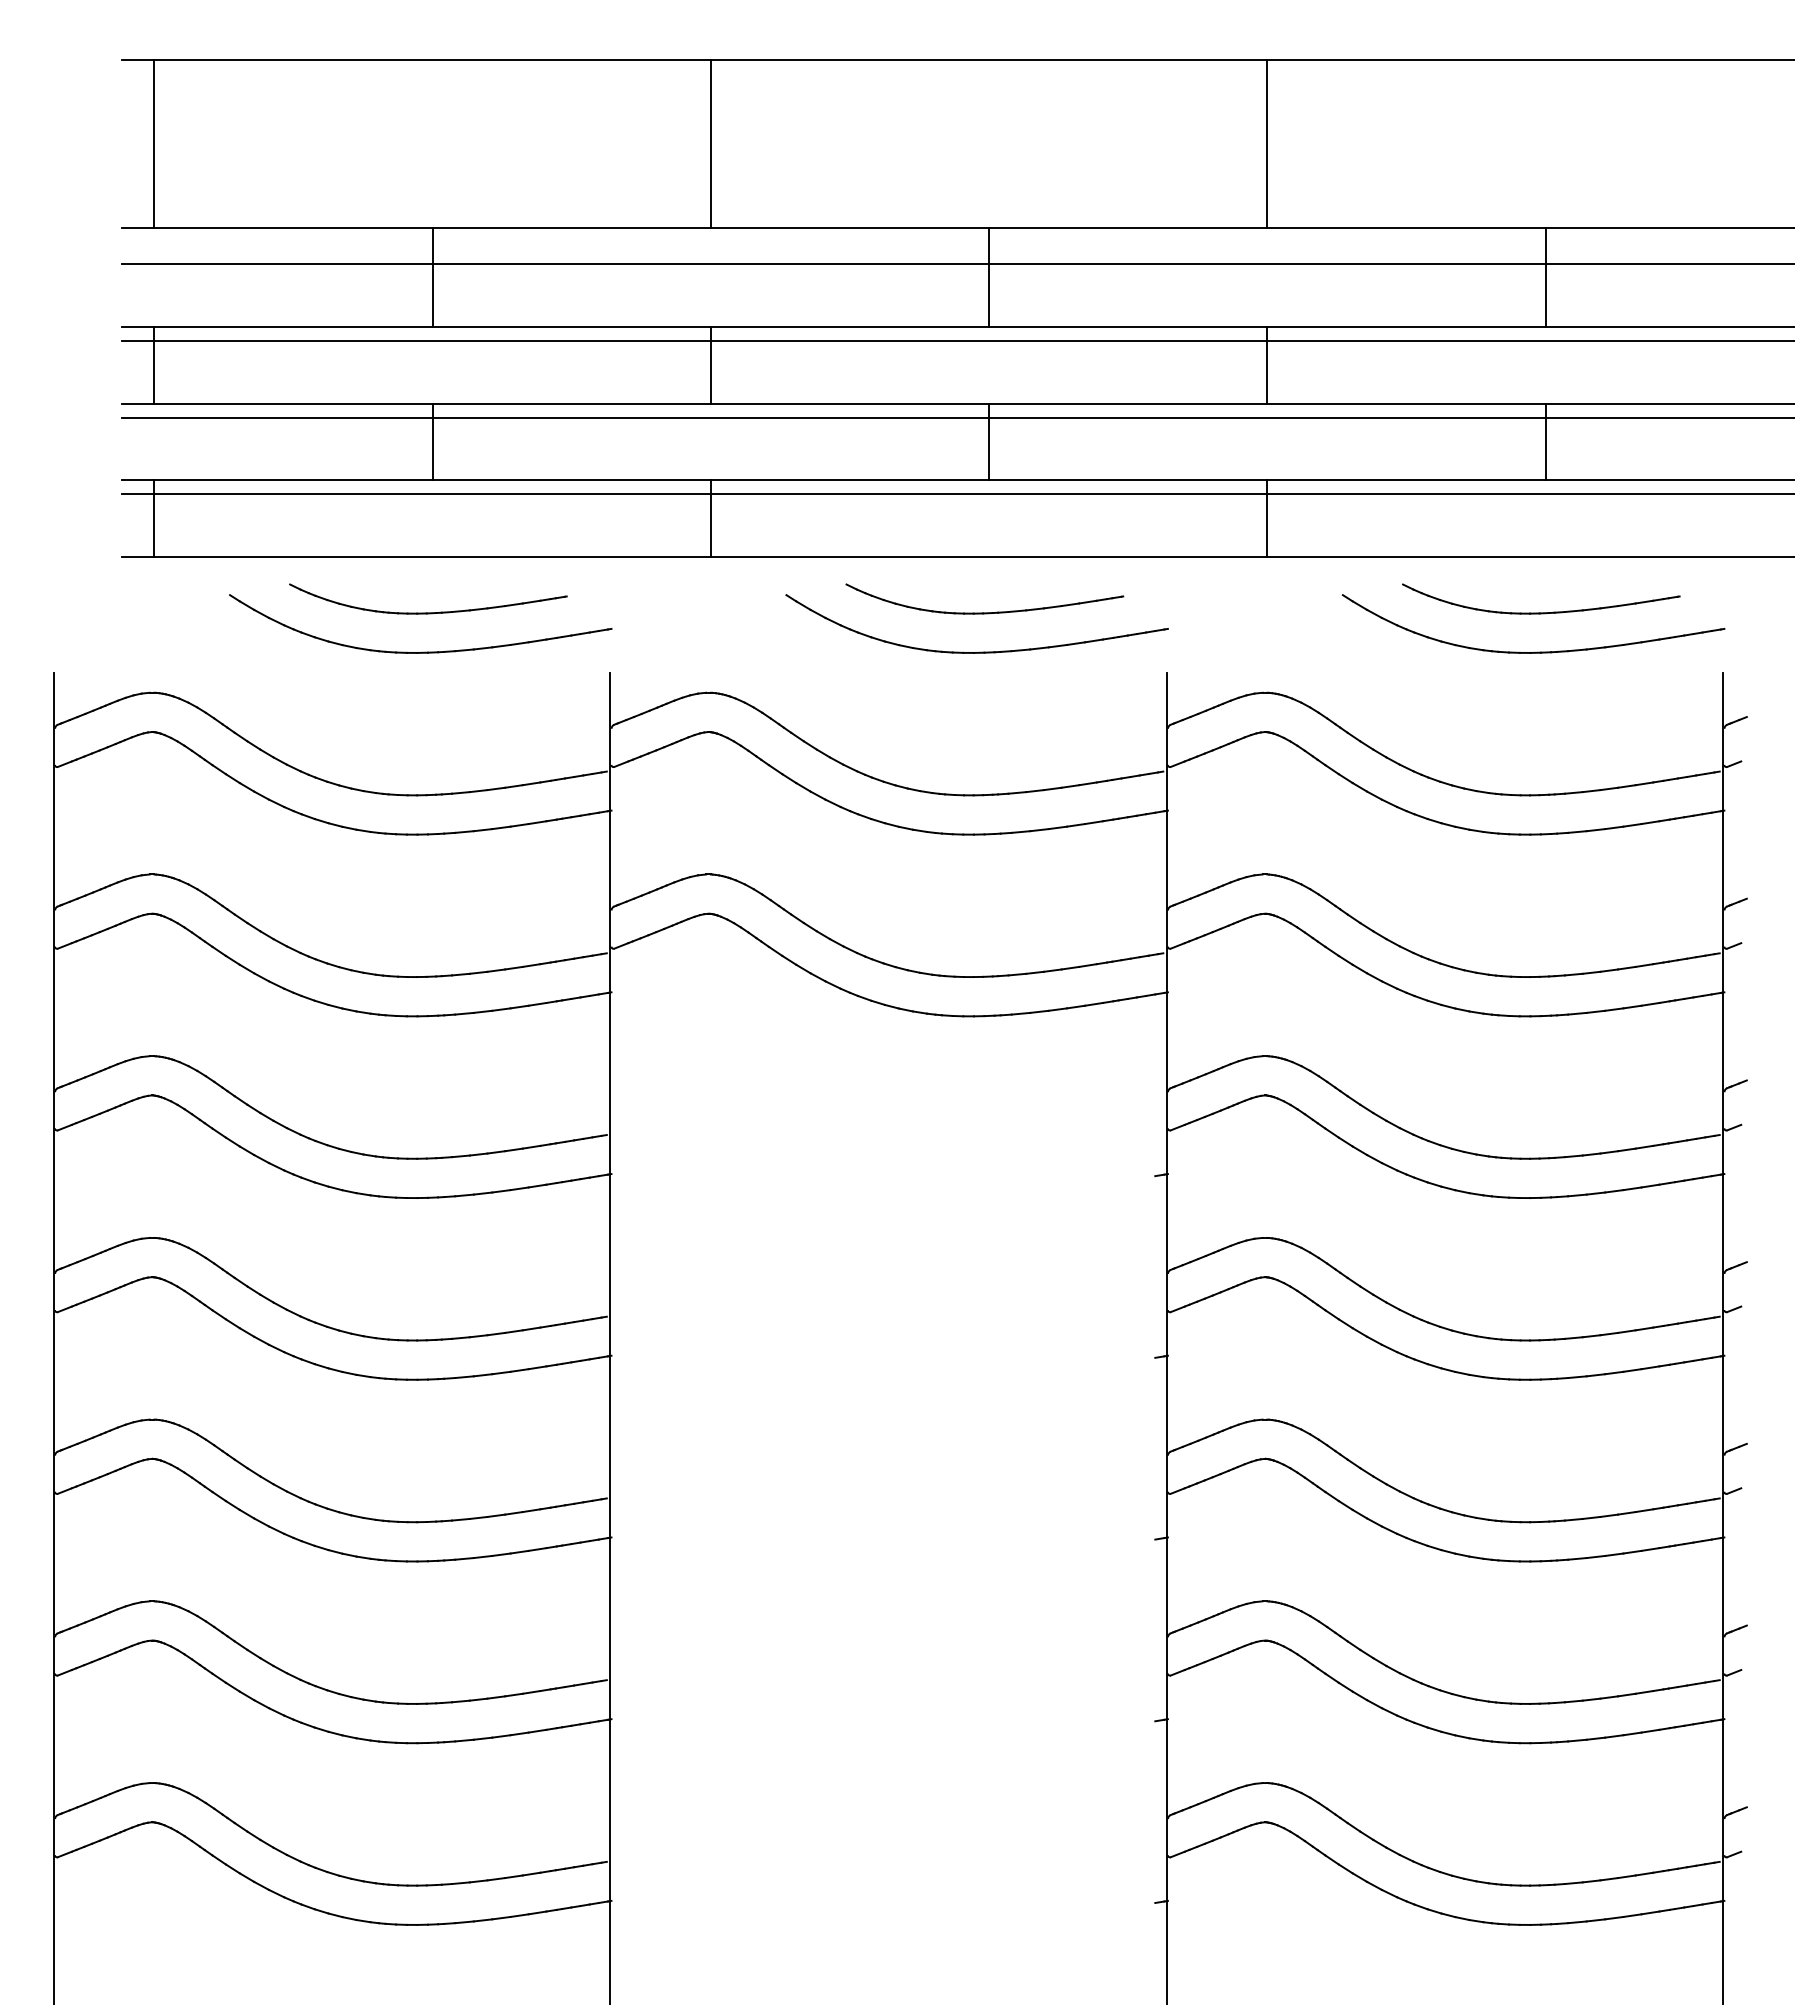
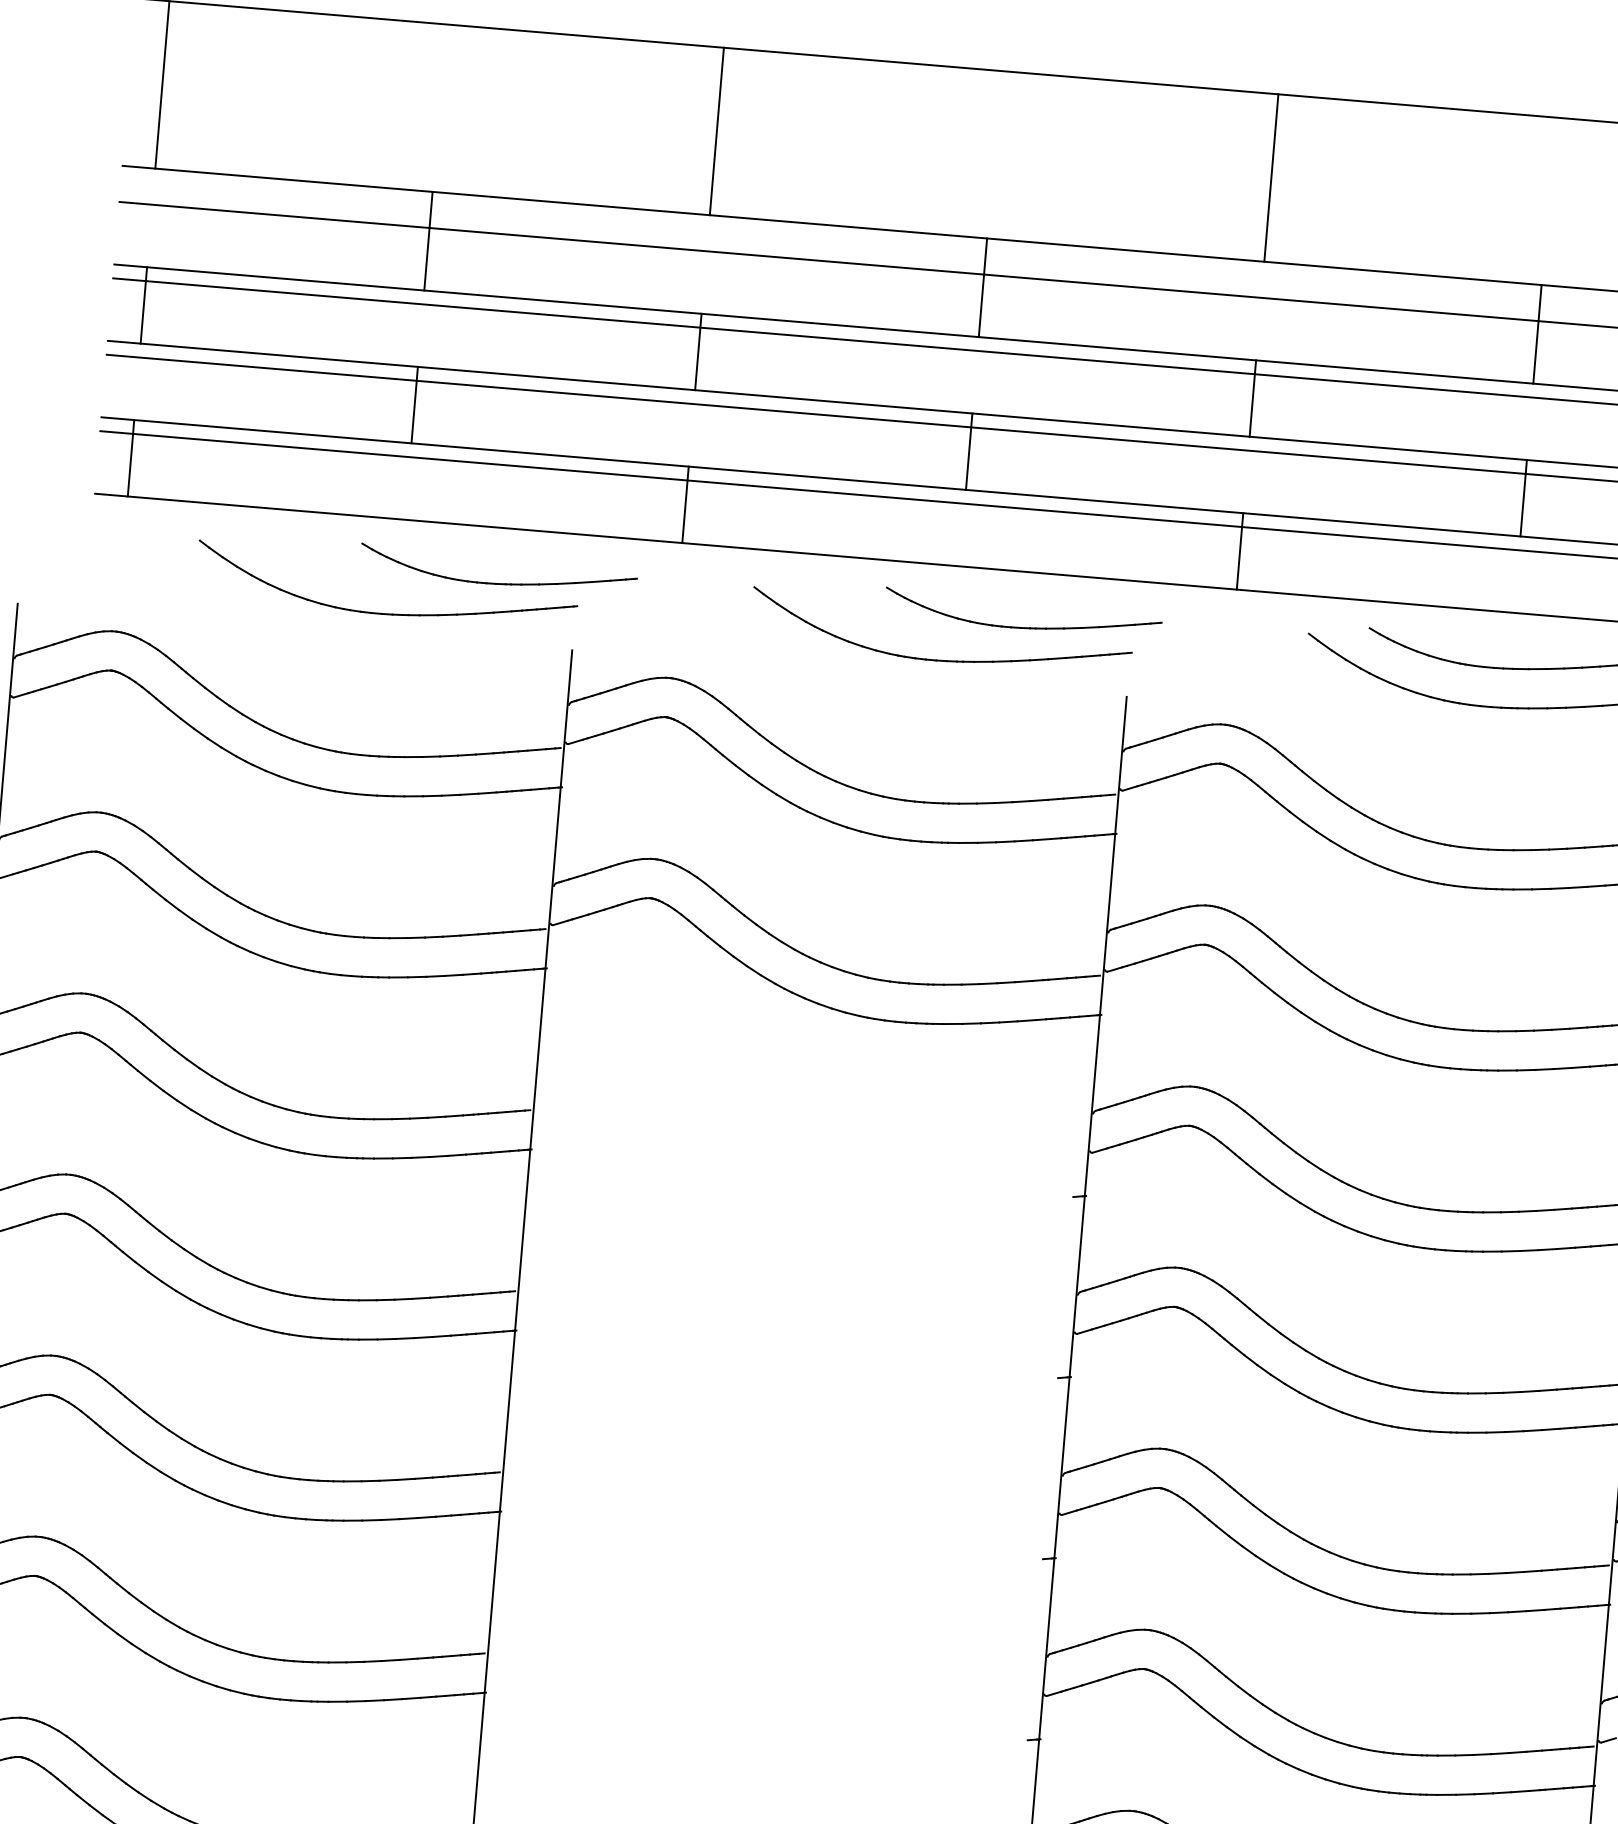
part: (428, 612) -> (497, 583), moved
part: (984, 612) -> (1022, 627), moved

